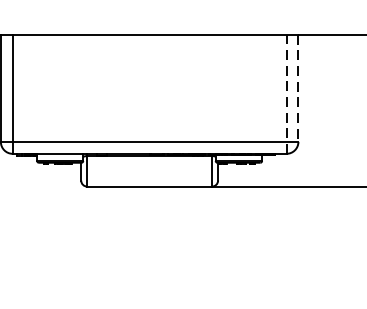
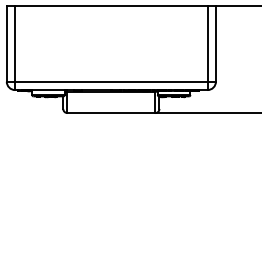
line: (297, 88) -> (215, 44), dashed -> solid
line: (286, 94) -> (207, 48), dashed -> solid

